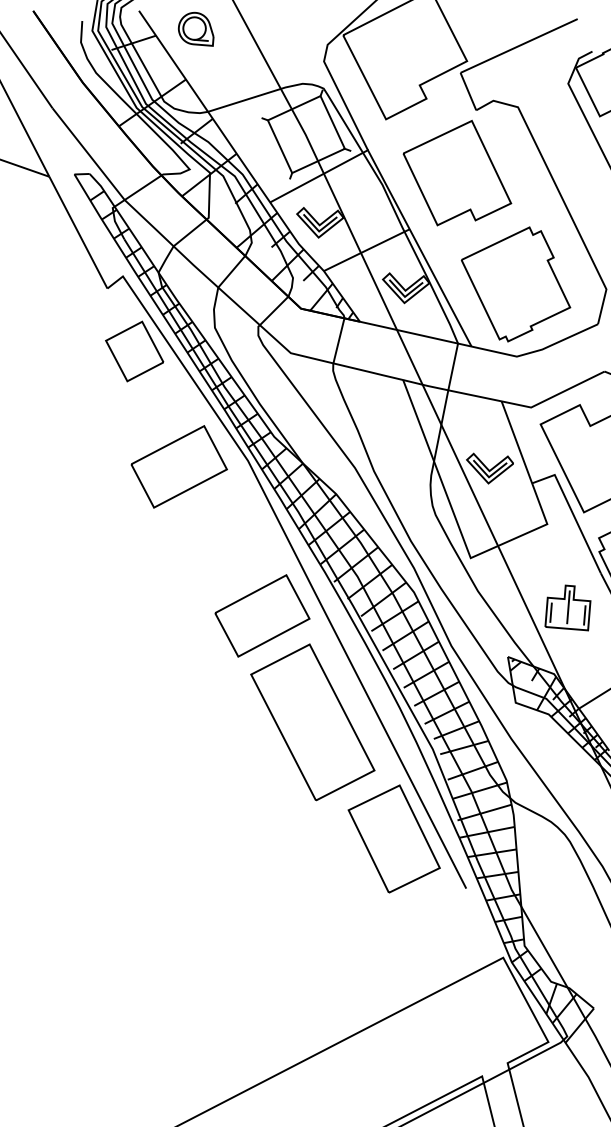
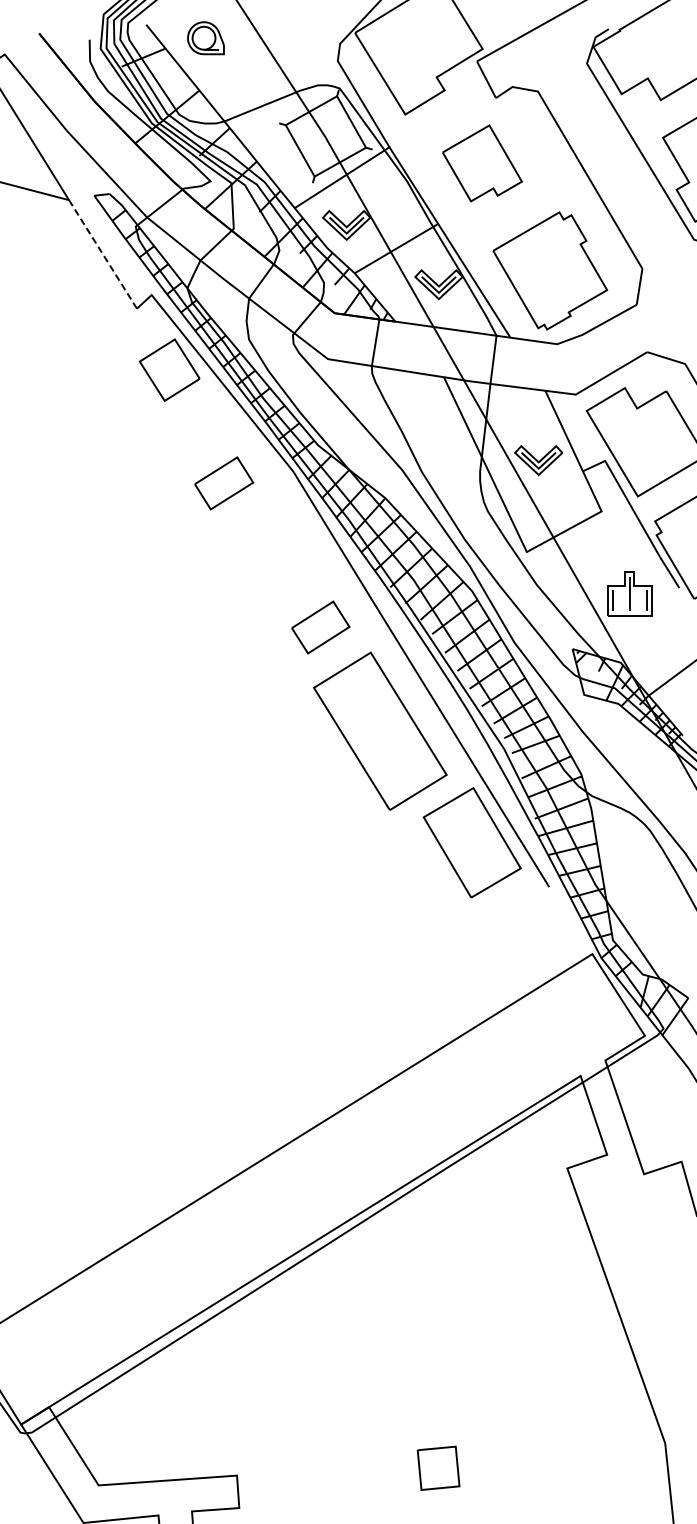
part: (457, 173) -> (482, 163), size x0.7
line: (78, 232) -> (103, 254), solid -> dashed
part: (178, 466) -> (223, 483), size x0.6
part: (262, 615) -> (320, 627), size x0.6

